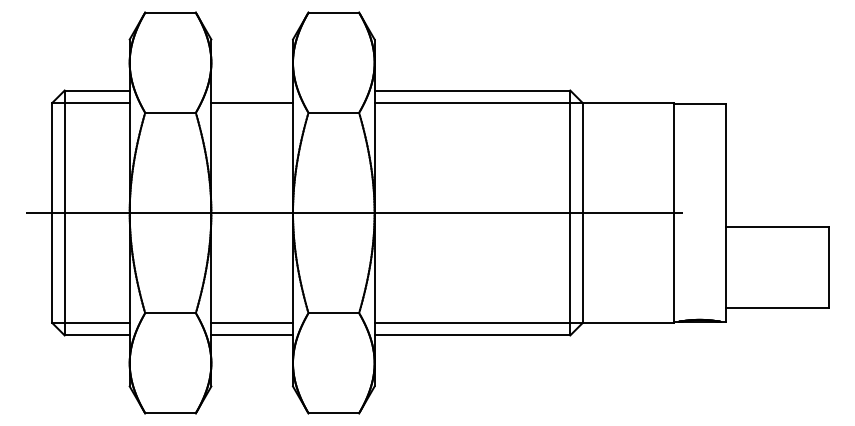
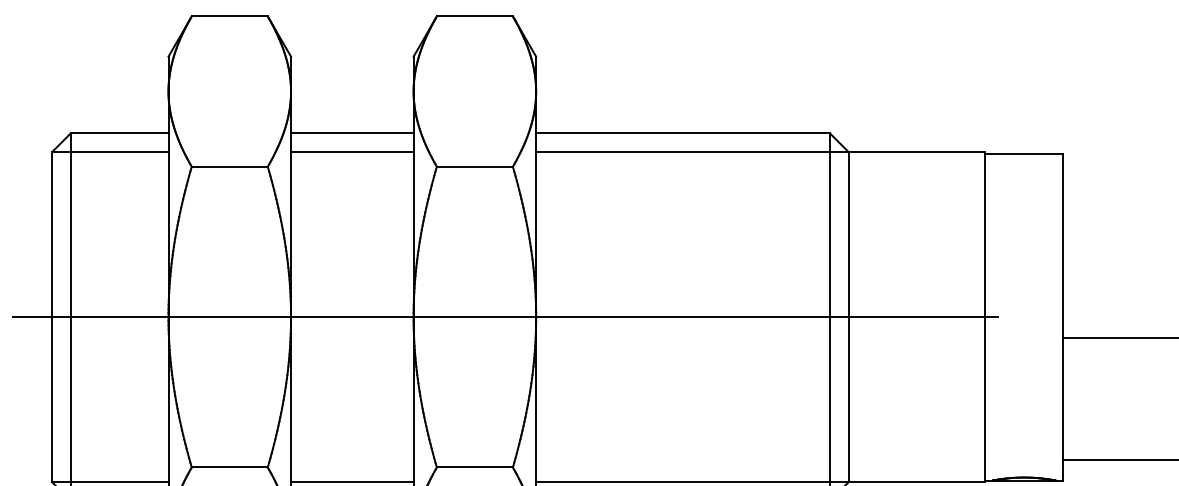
line: (252, 90) -> (352, 133), added

